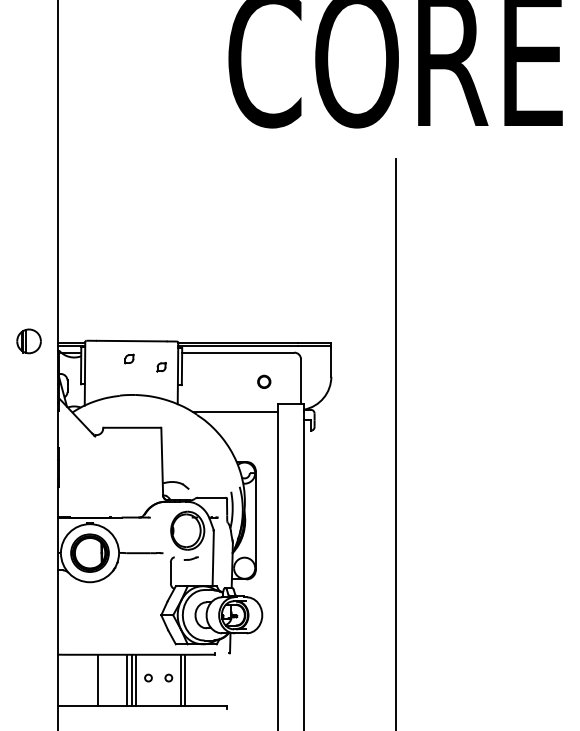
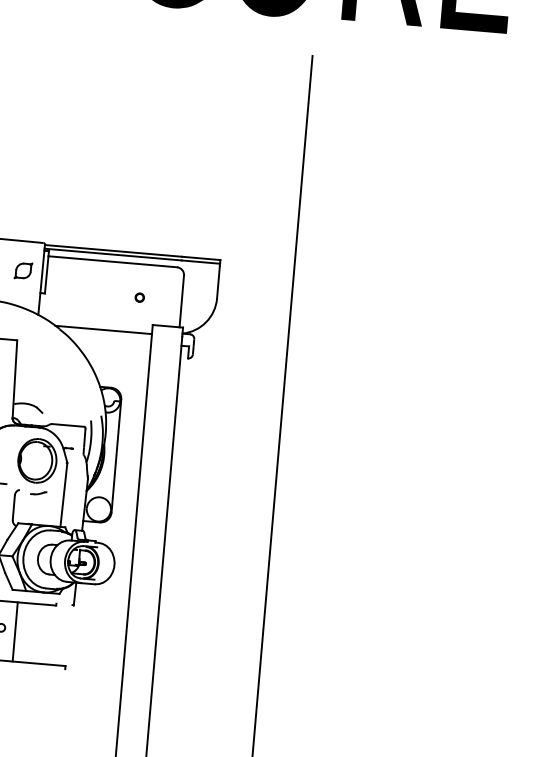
part: (161, 367) -> (23, 271), size x1.6
circle: (264, 381) -> (140, 297), size x0.6
line: (185, 680) -> (20, 632), removed

